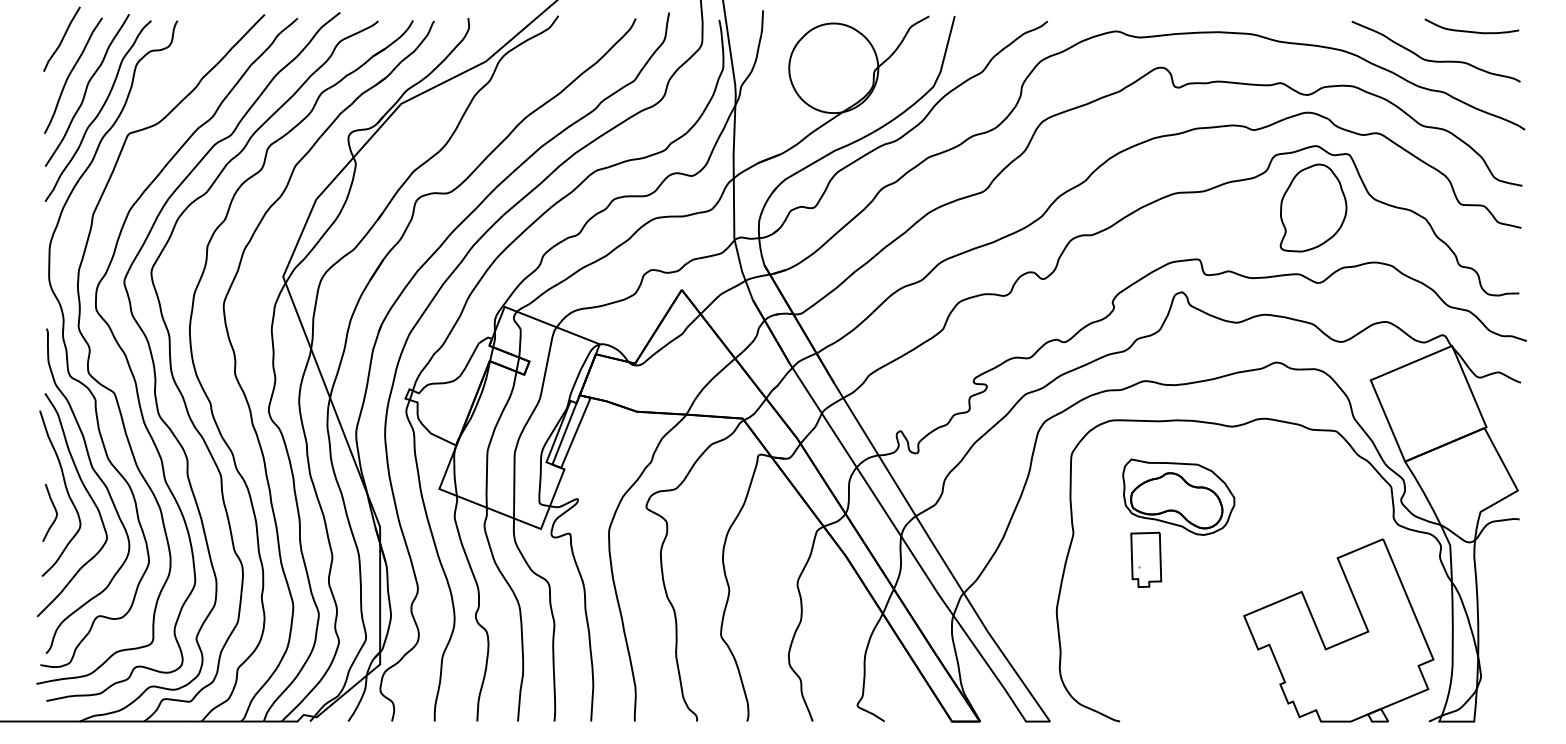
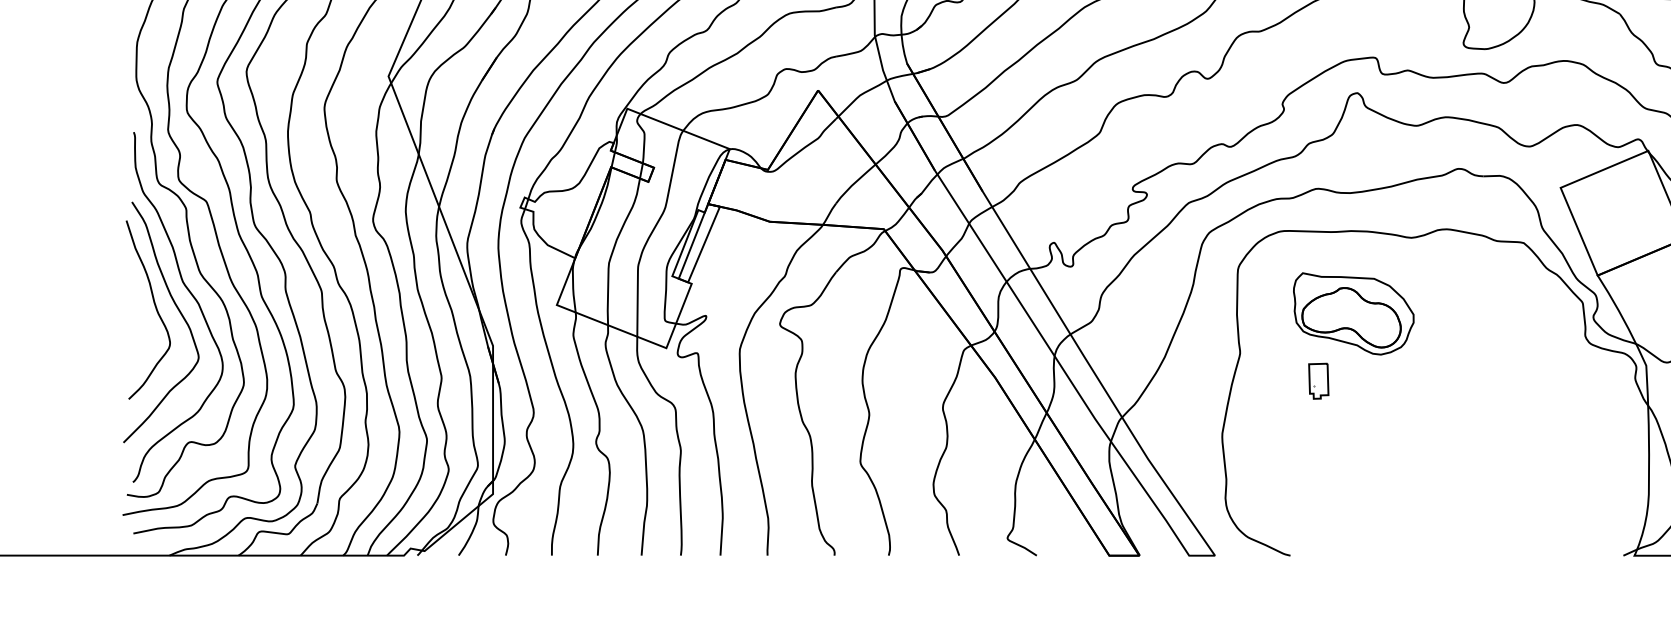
curve: (54, 509) -> (142, 327), removed
part: (1146, 559) -> (1318, 381), size x0.6
part: (1341, 641) -> (1529, 469), removed

